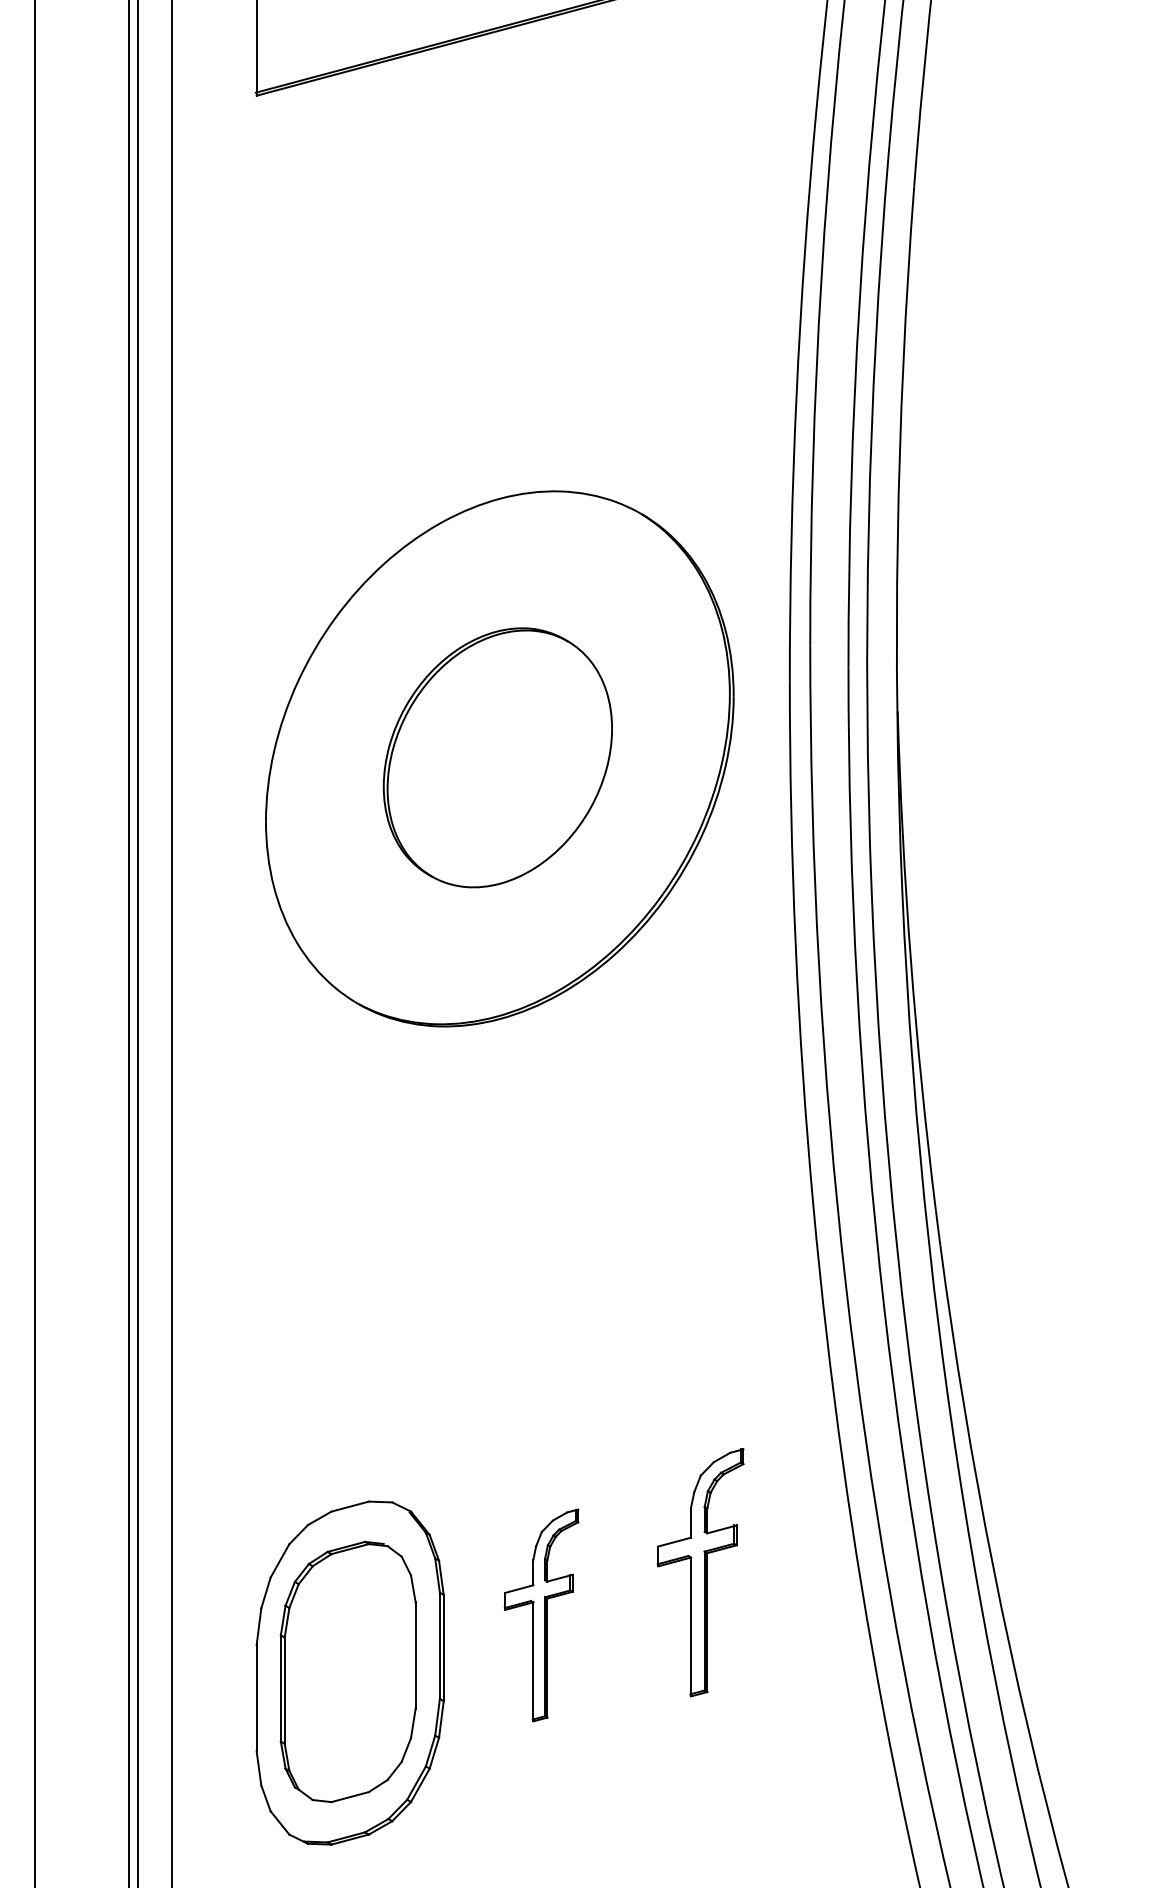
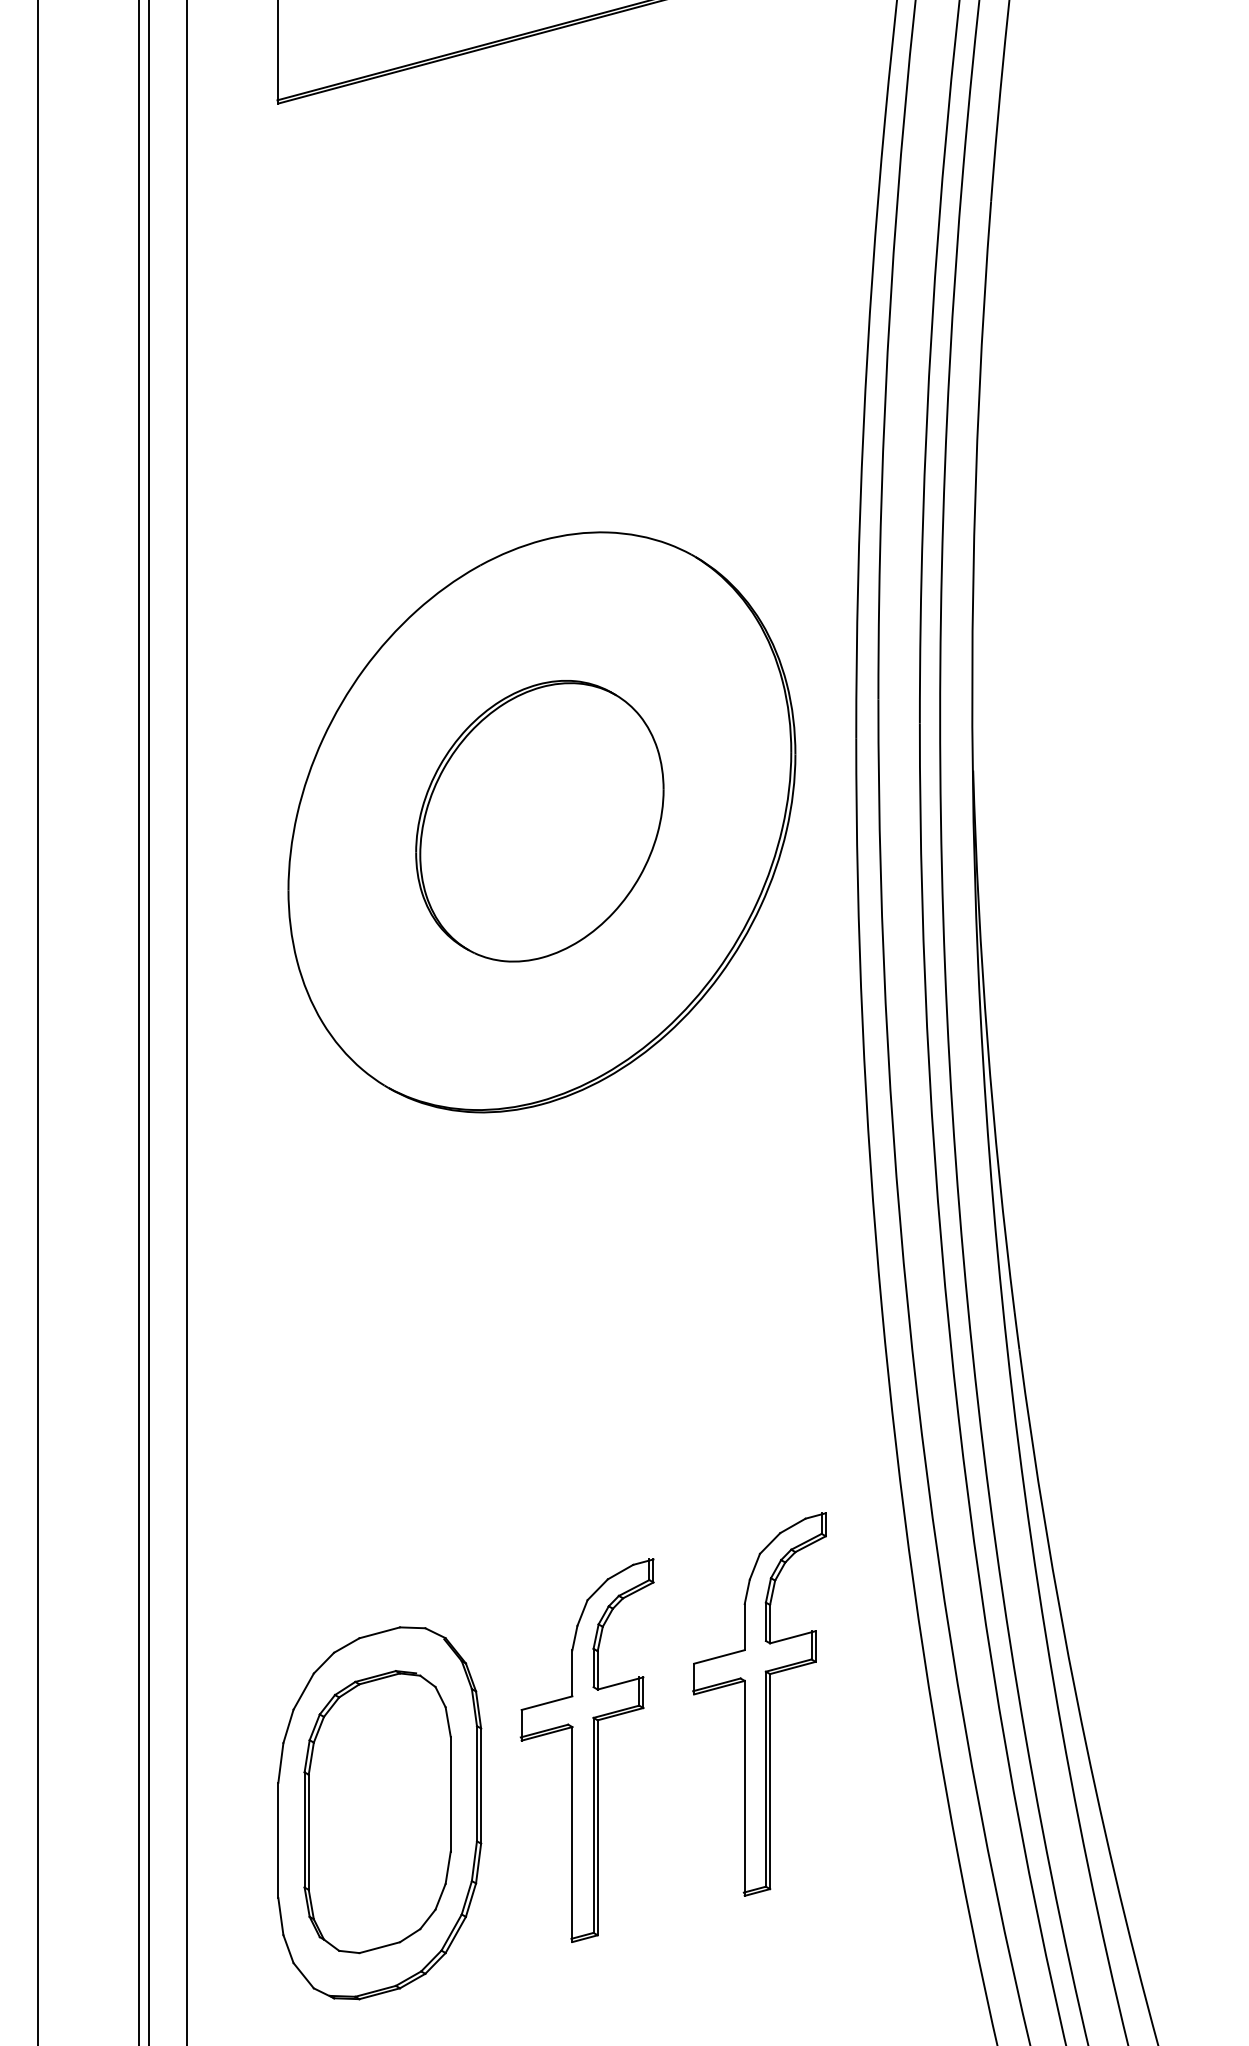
part: (700, 1572) -> (759, 1704), size x1.43
part: (541, 1615) -> (587, 1750), size x1.67

